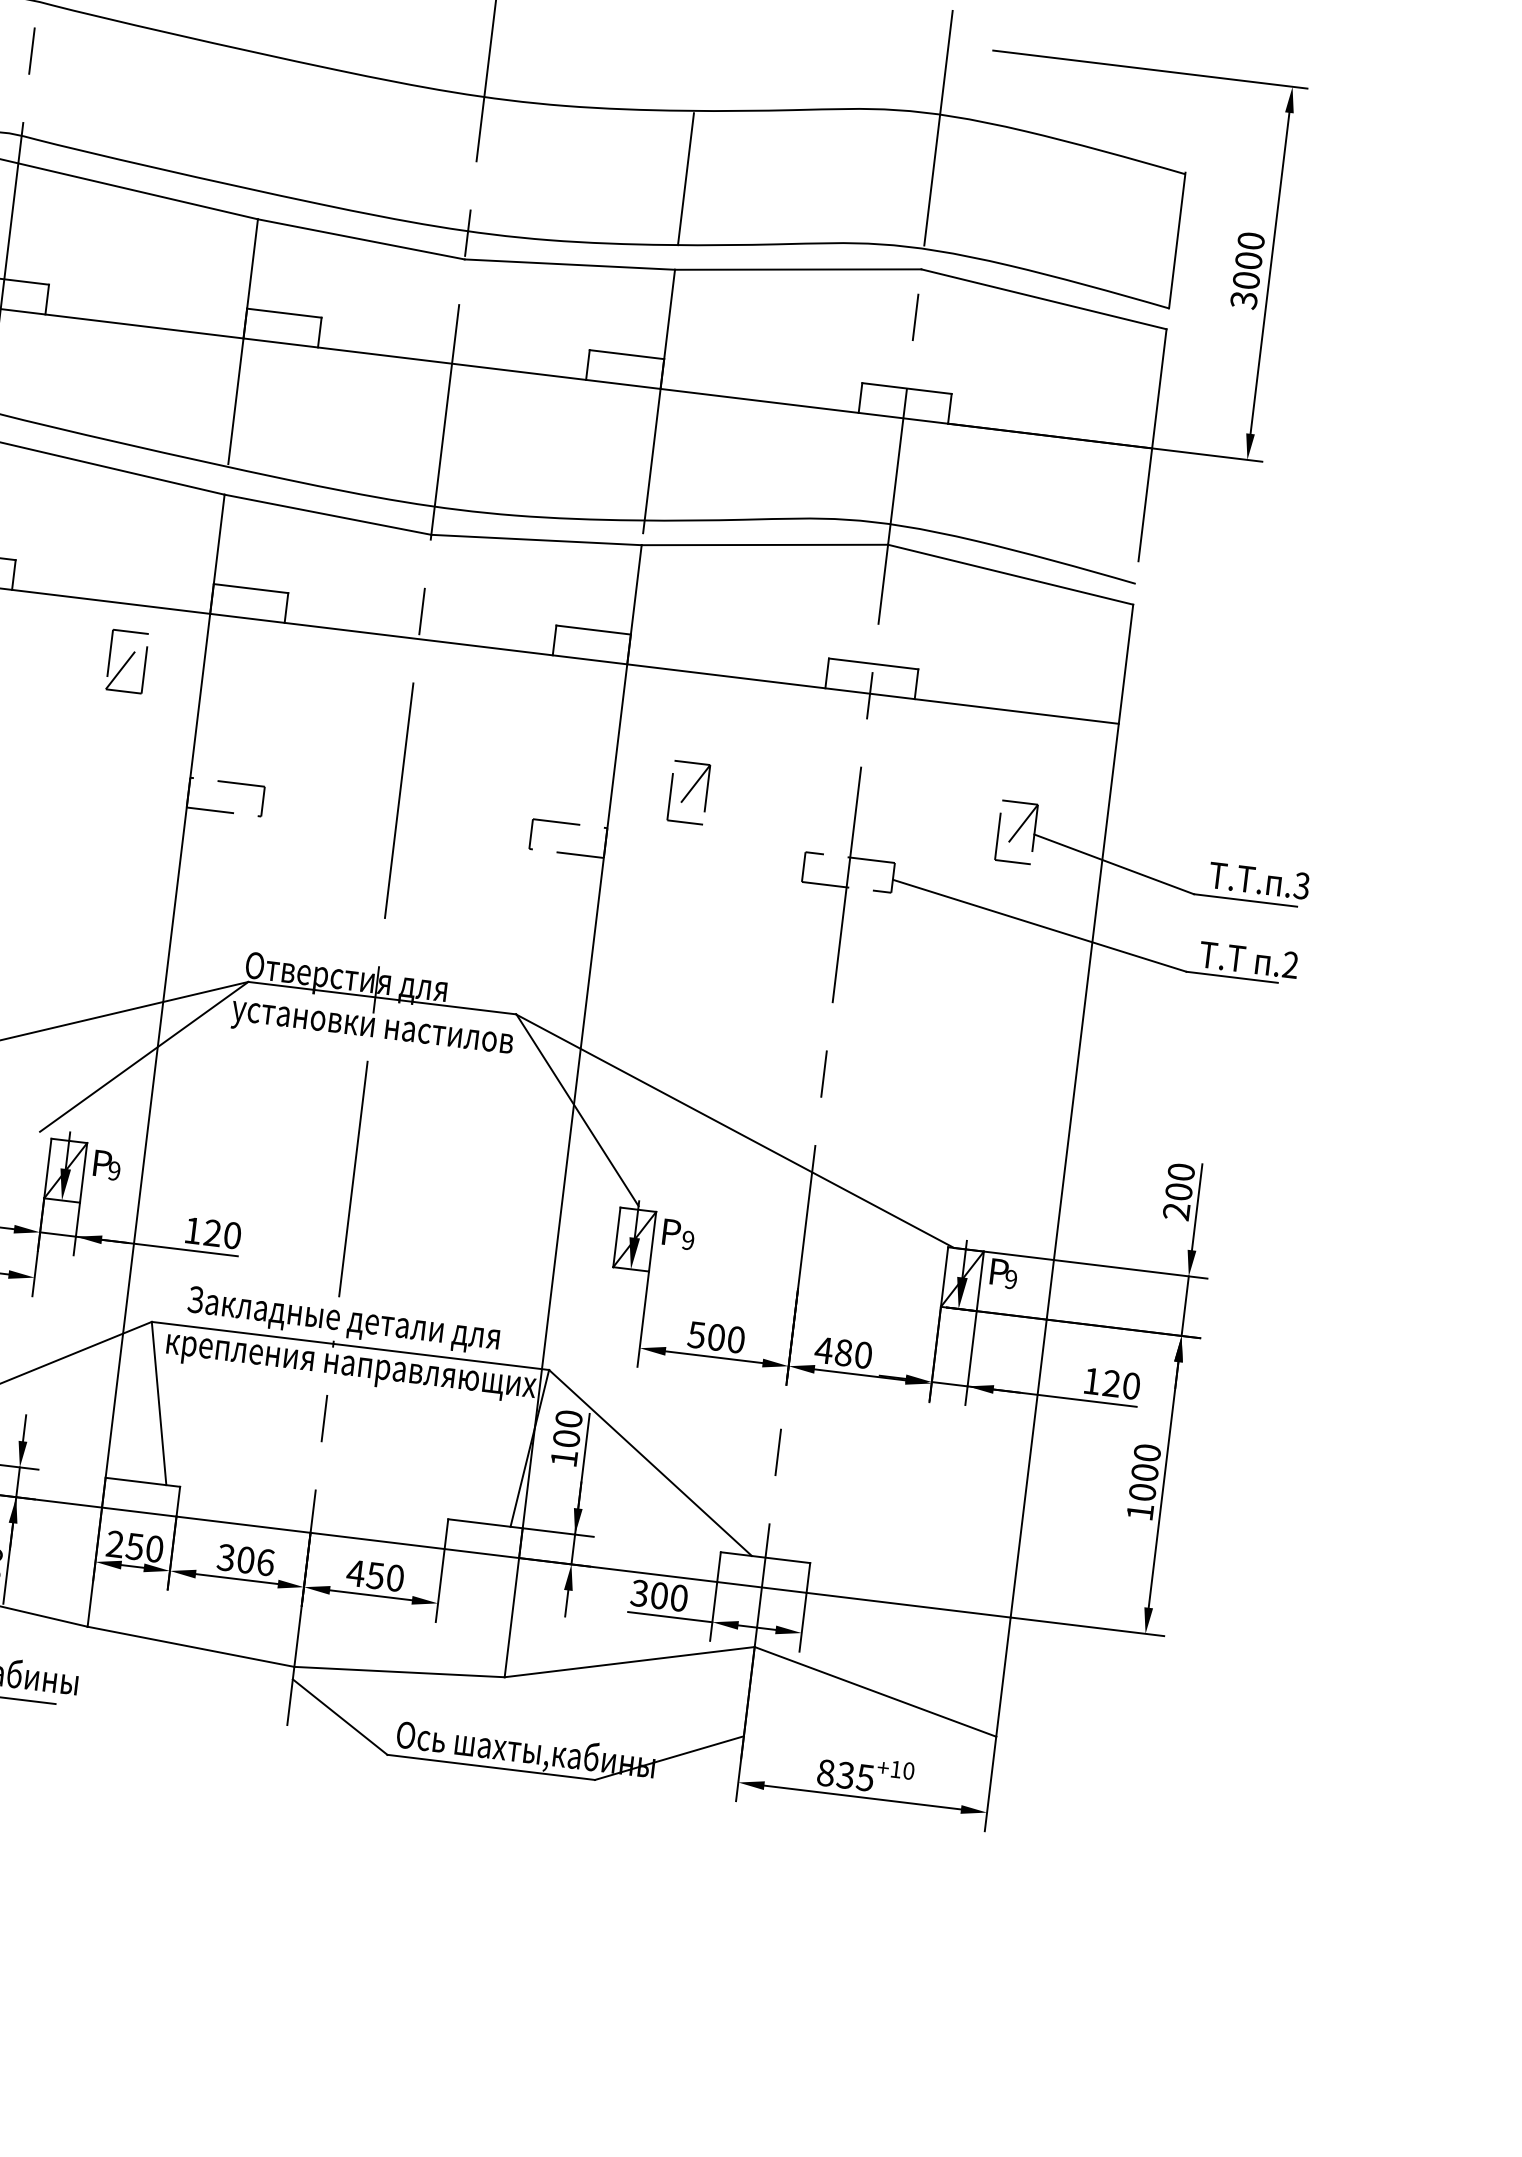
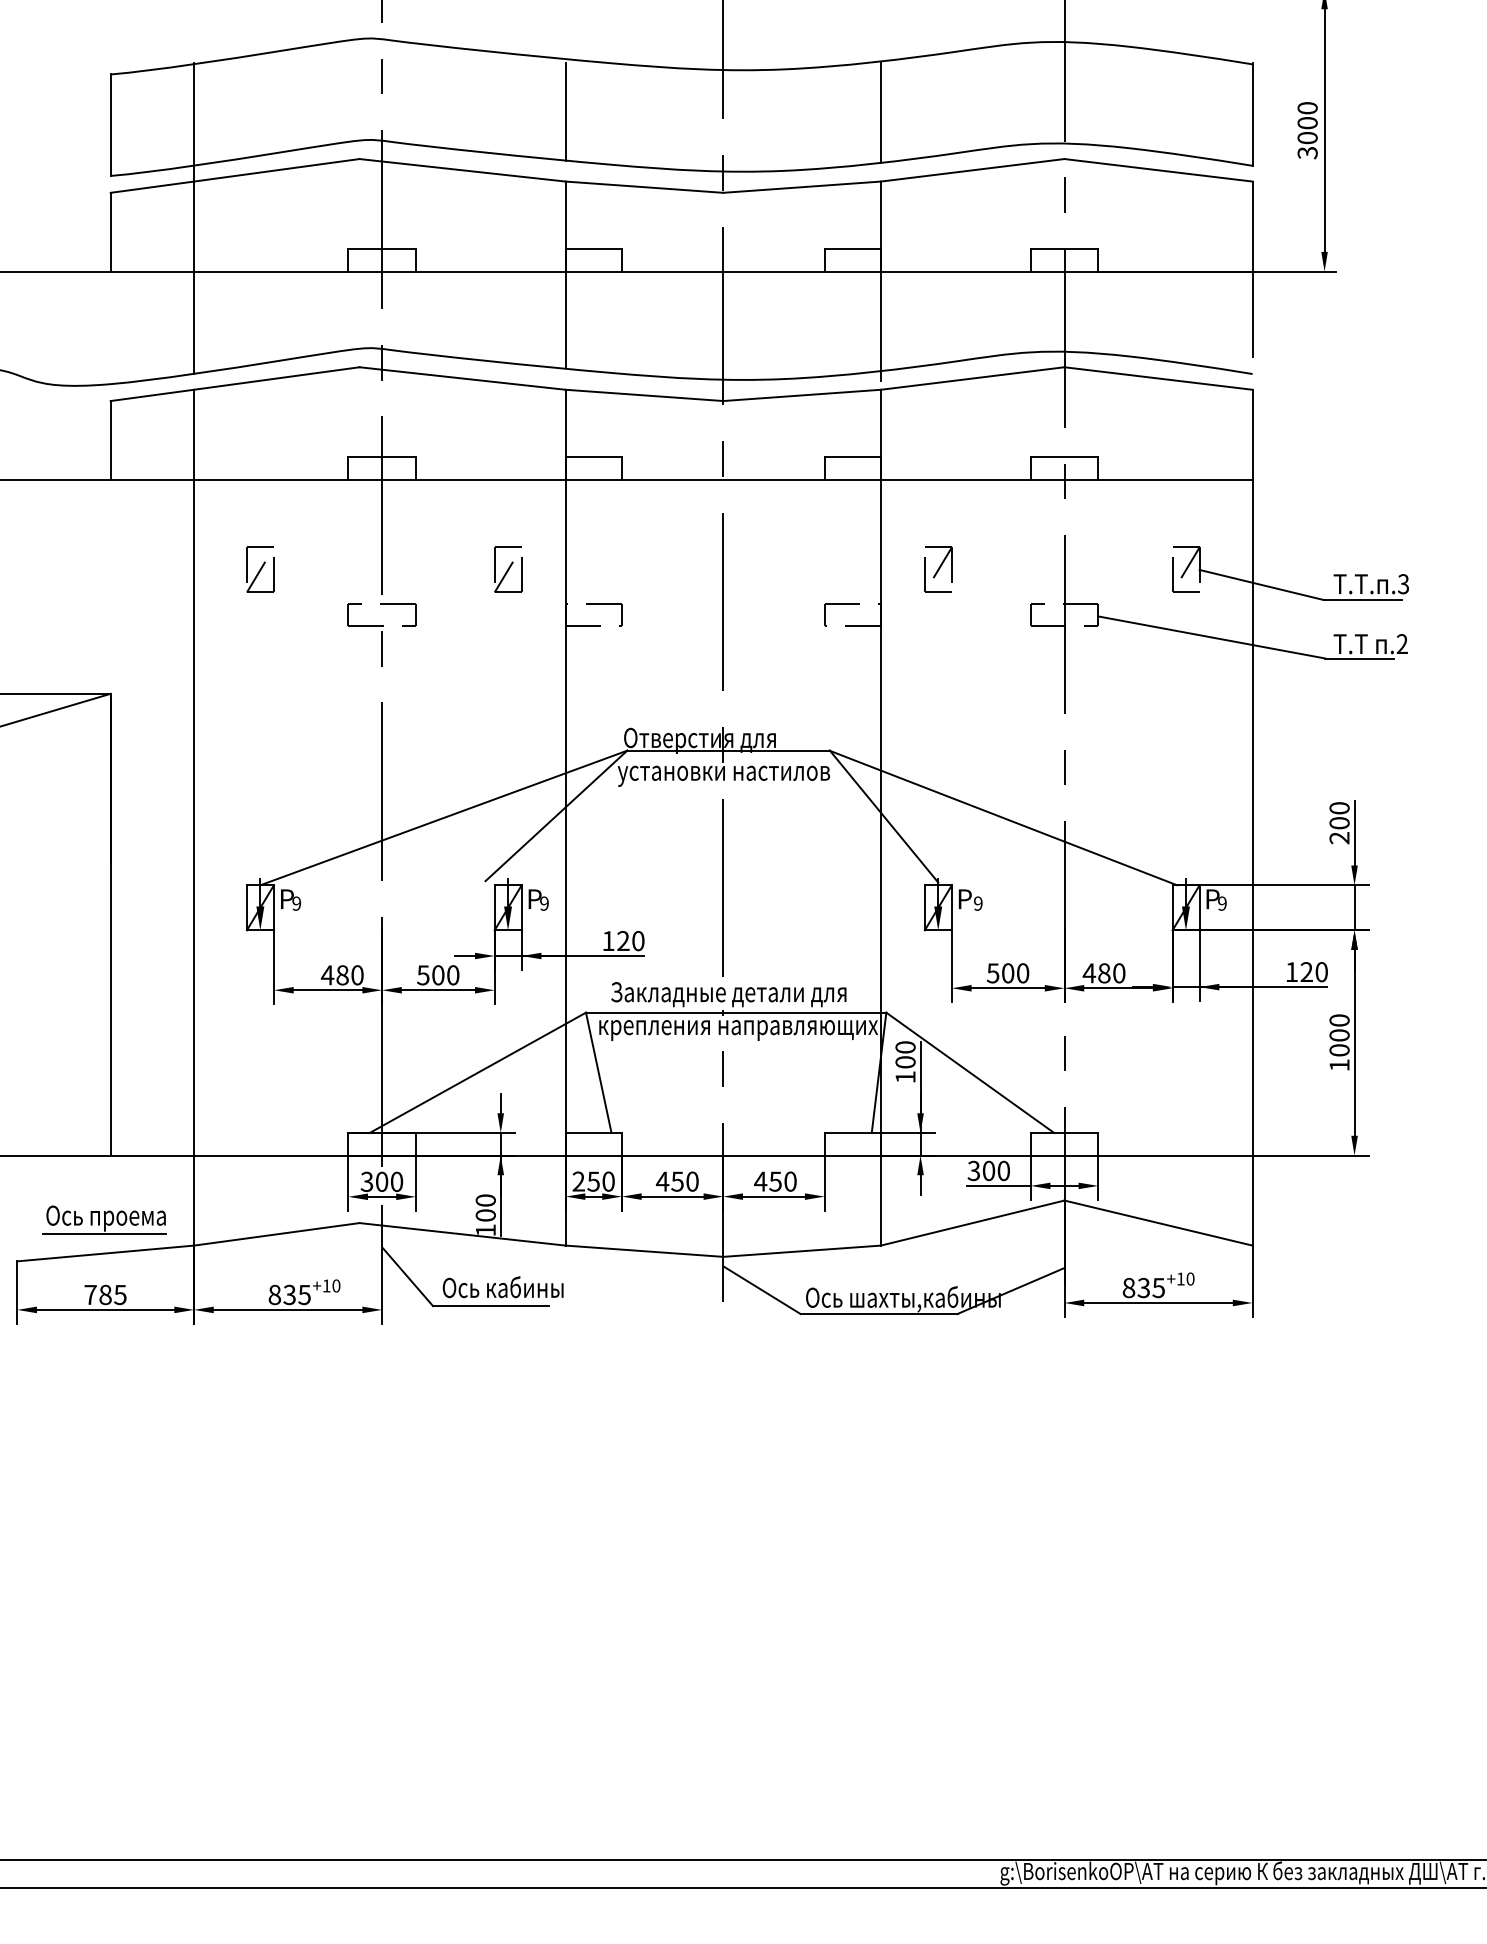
line: (268, 126) -> (565, 111), added
part: (127, 661) -> (508, 569), moved
text: (244, 1559) -> (676, 1181), 306 -> 450

